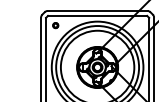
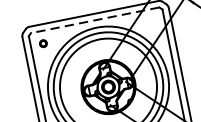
line: (97, 15) -> (94, 19), solid -> dashed

